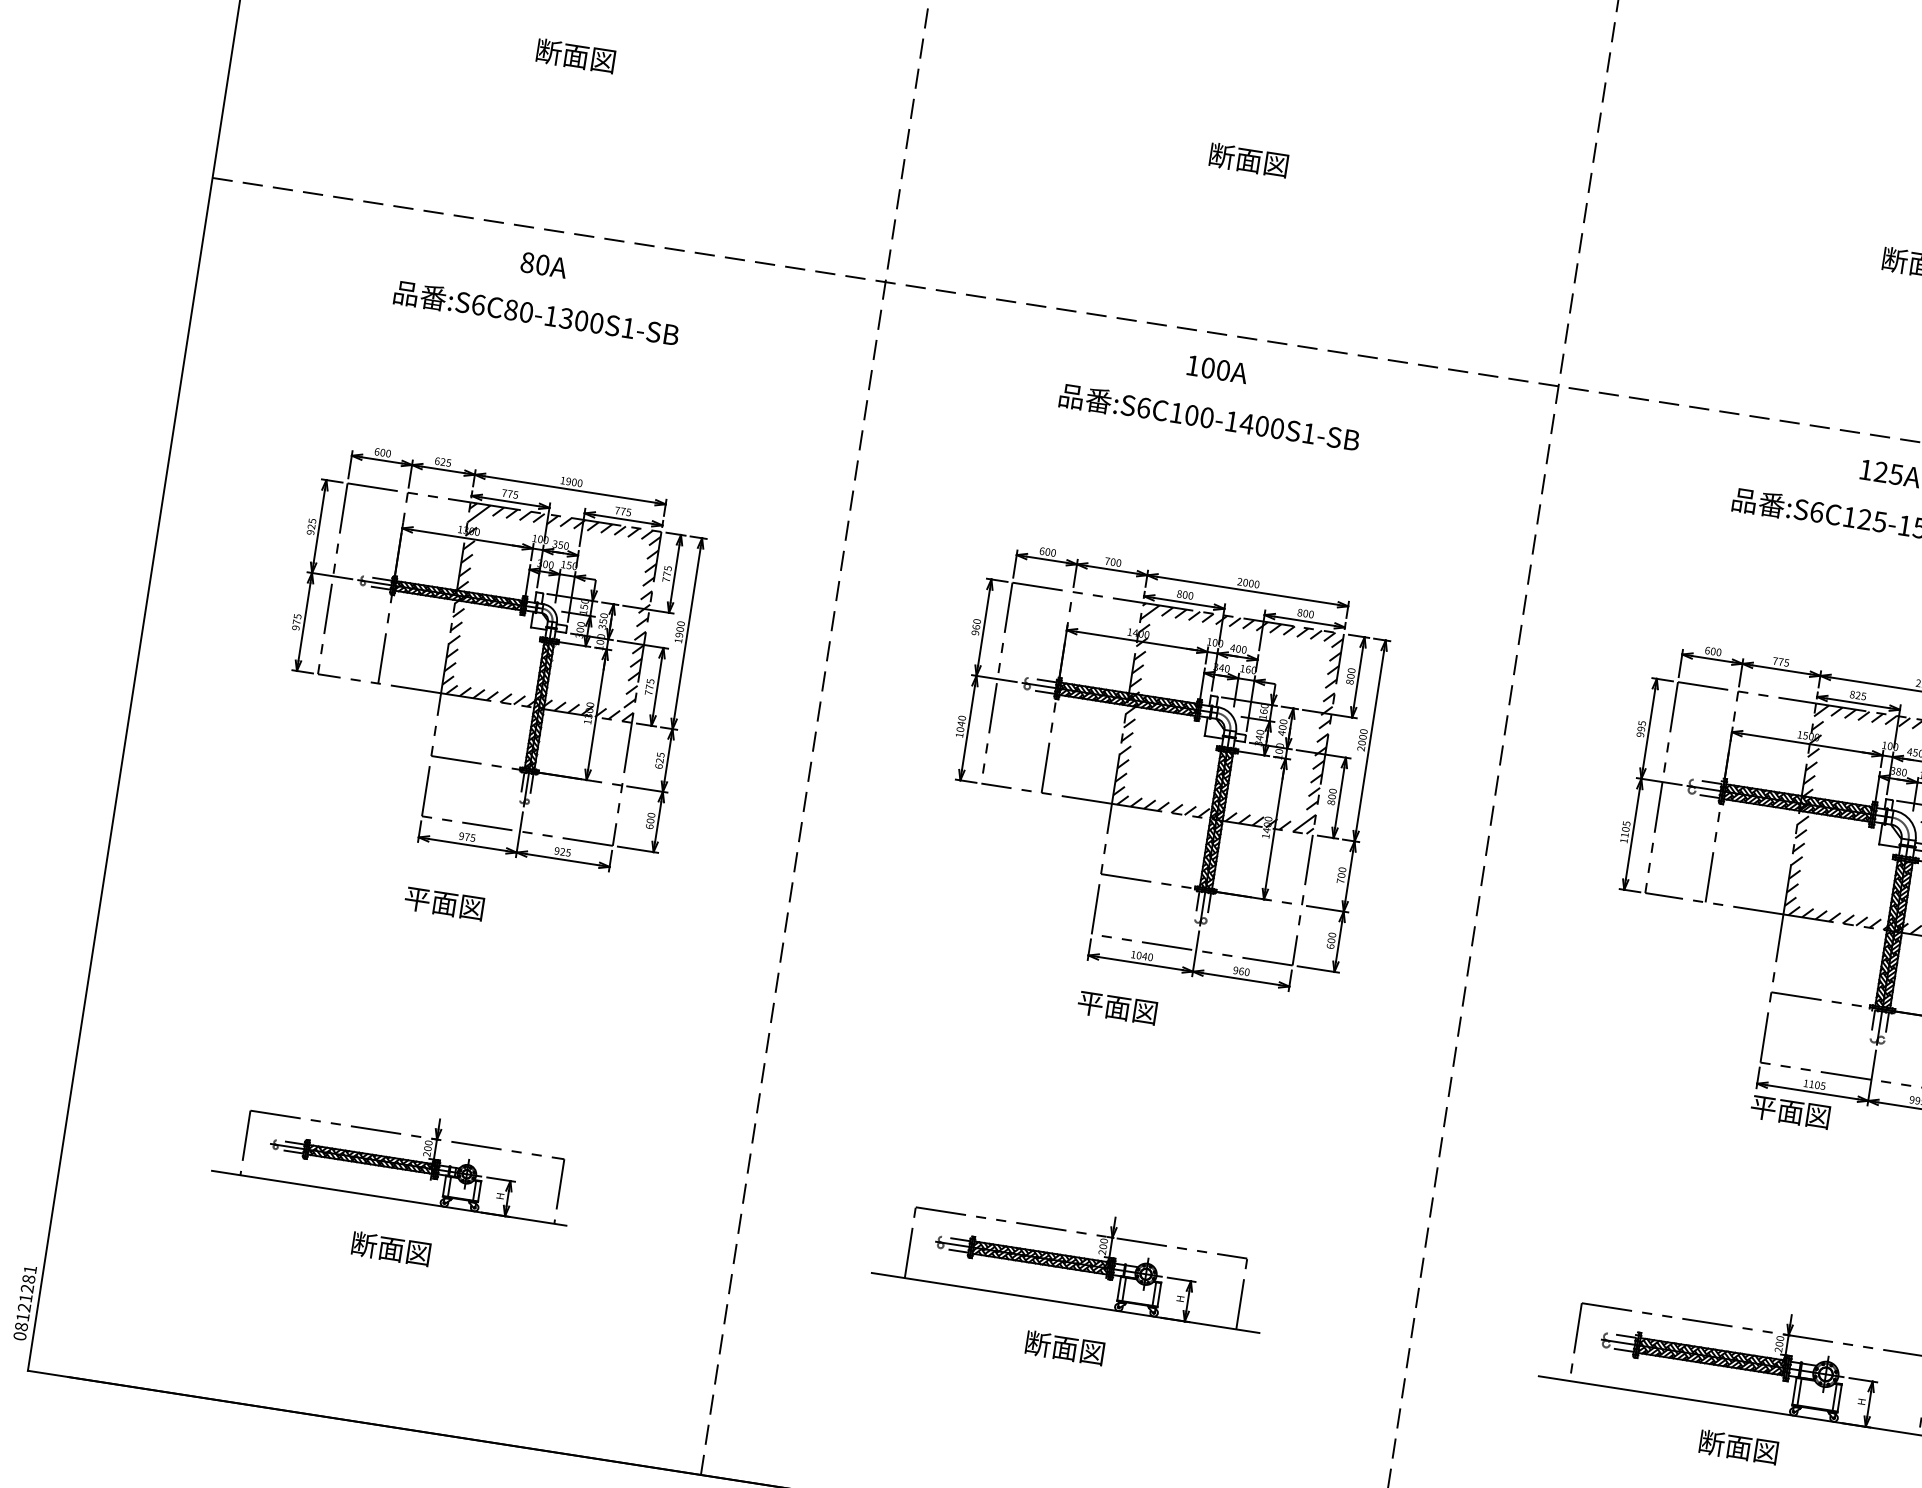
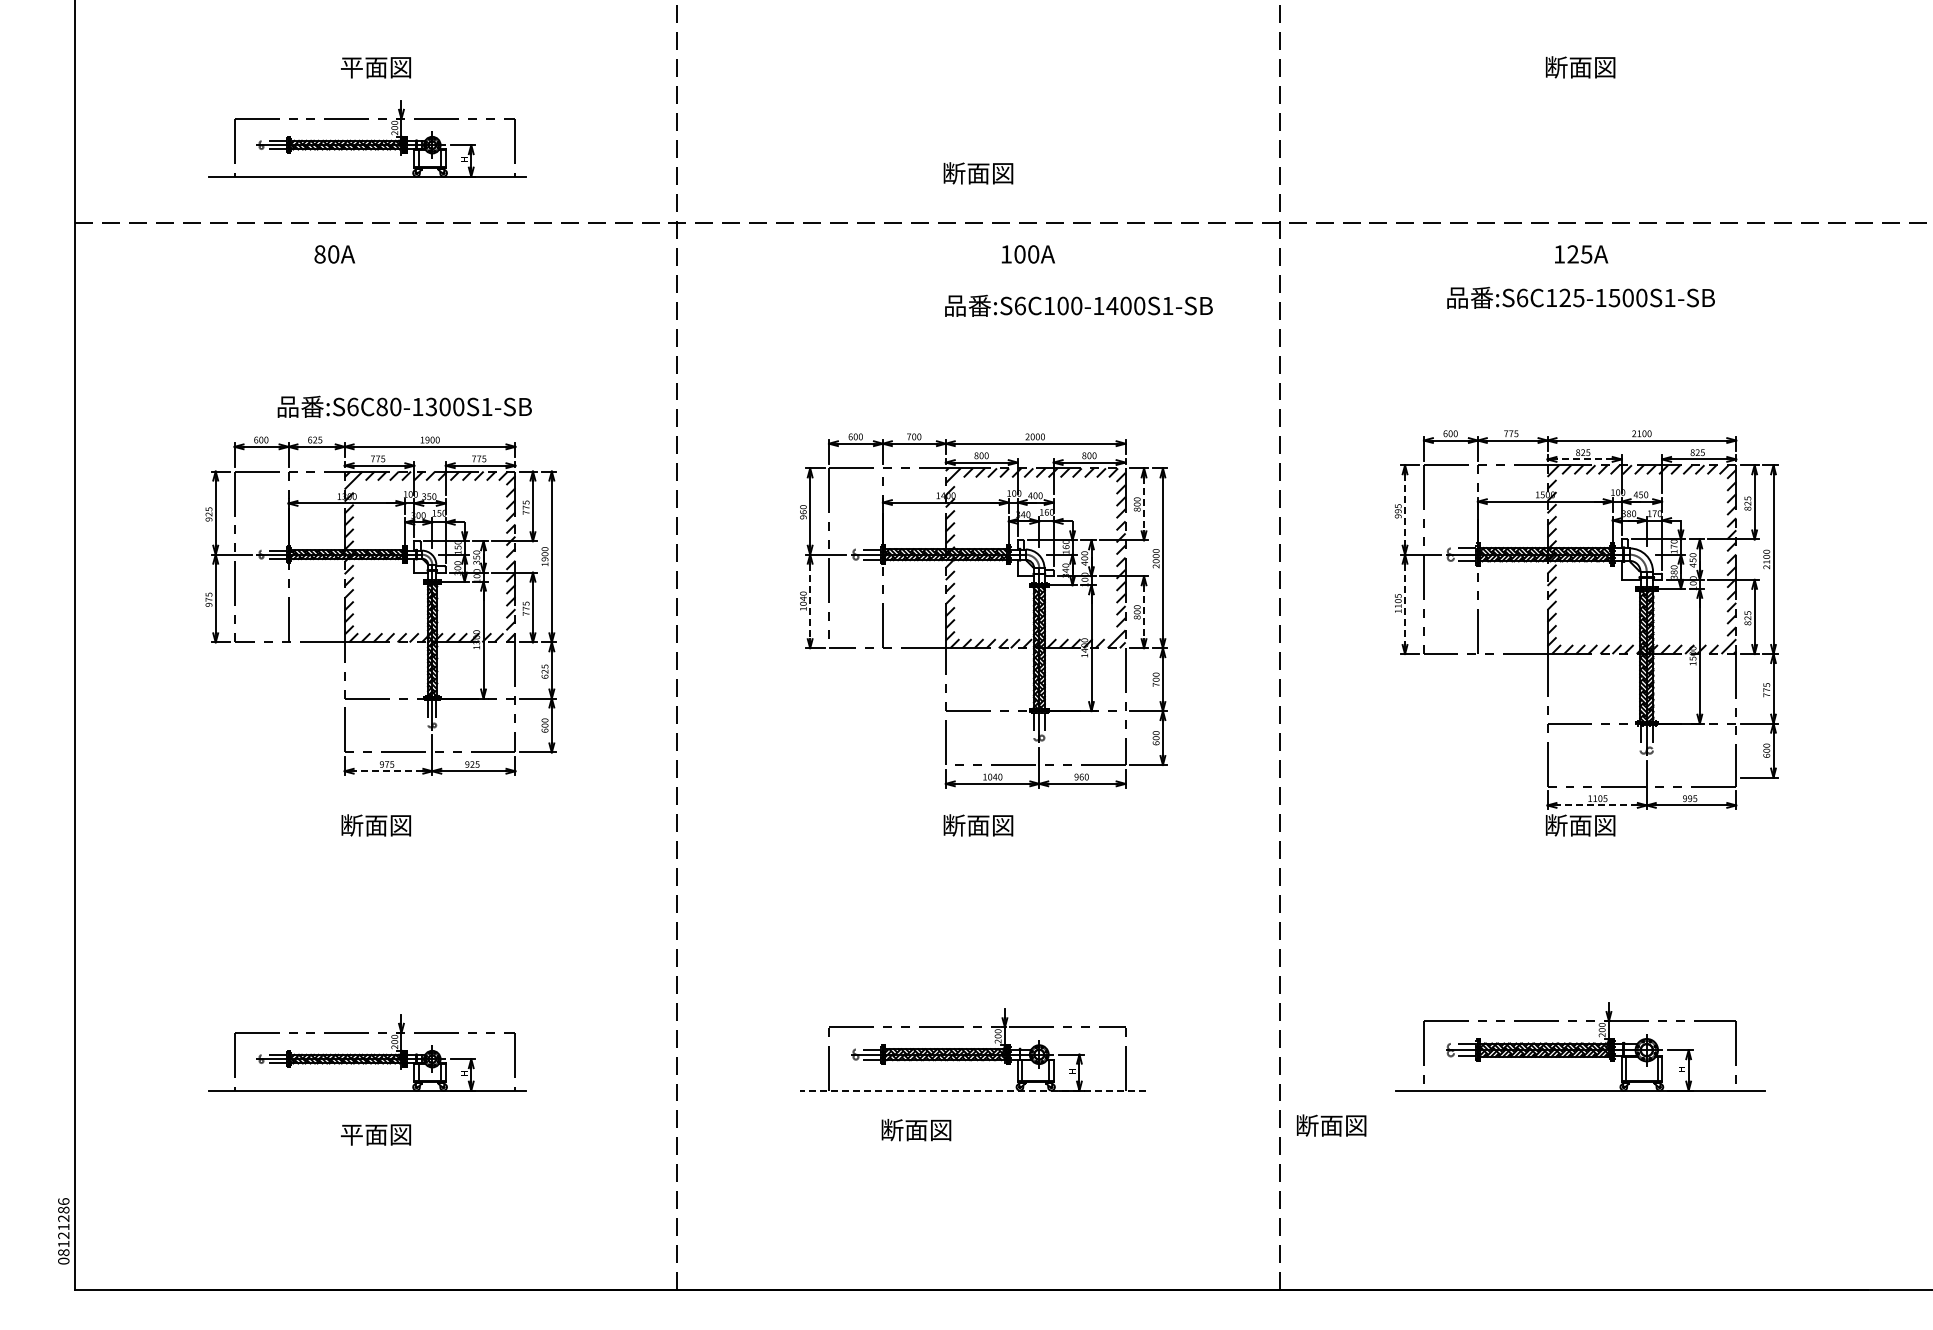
text: (549, 52) -> (352, 67), 断面図 -> 平面図
part: (553, 134) -> (367, 138), added
text: (1248, 160) -> (978, 173), moved
text: (543, 265) -> (334, 254), moved
text: (536, 313) -> (404, 406), moved
text: (1216, 369) -> (1027, 254), moved
text: (1209, 417) -> (1078, 305), moved
line: (1358, 677) -> (1144, 504), solid -> dashed
line: (1858, 703) -> (1584, 459), solid -> dashed
line: (968, 728) -> (810, 601), solid -> dashed
line: (1649, 729) -> (1405, 510), solid -> dashed
line: (1340, 798) -> (1144, 612), solid -> dashed
line: (1633, 834) -> (1405, 604), solid -> dashed
line: (467, 845) -> (388, 771), solid -> dashed
text: (418, 899) -> (352, 825), 平面図 -> 断面図
text: (1090, 1003) -> (954, 825), 平面図 -> 断面図
line: (1813, 1092) -> (1597, 805), solid -> dashed
text: (1763, 1107) -> (1556, 825), 平面図 -> 断面図
text: (363, 1244) -> (351, 1134), 断面図 -> 平面図
text: (30, 1269) -> (63, 1201), 08121281 -> 08121286
line: (1065, 1302) -> (972, 1090), solid -> dashed
text: (1065, 1348) -> (916, 1130), moved
text: (1738, 1447) -> (1331, 1125), moved

